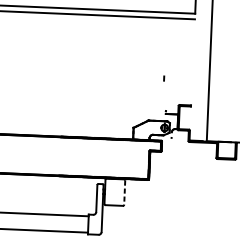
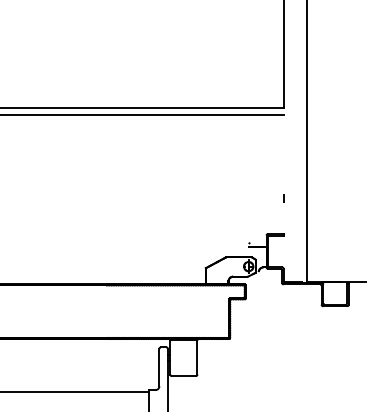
line: (163, 78) -> (283, 198), moved
line: (124, 192) -> (197, 357), dashed -> solid

